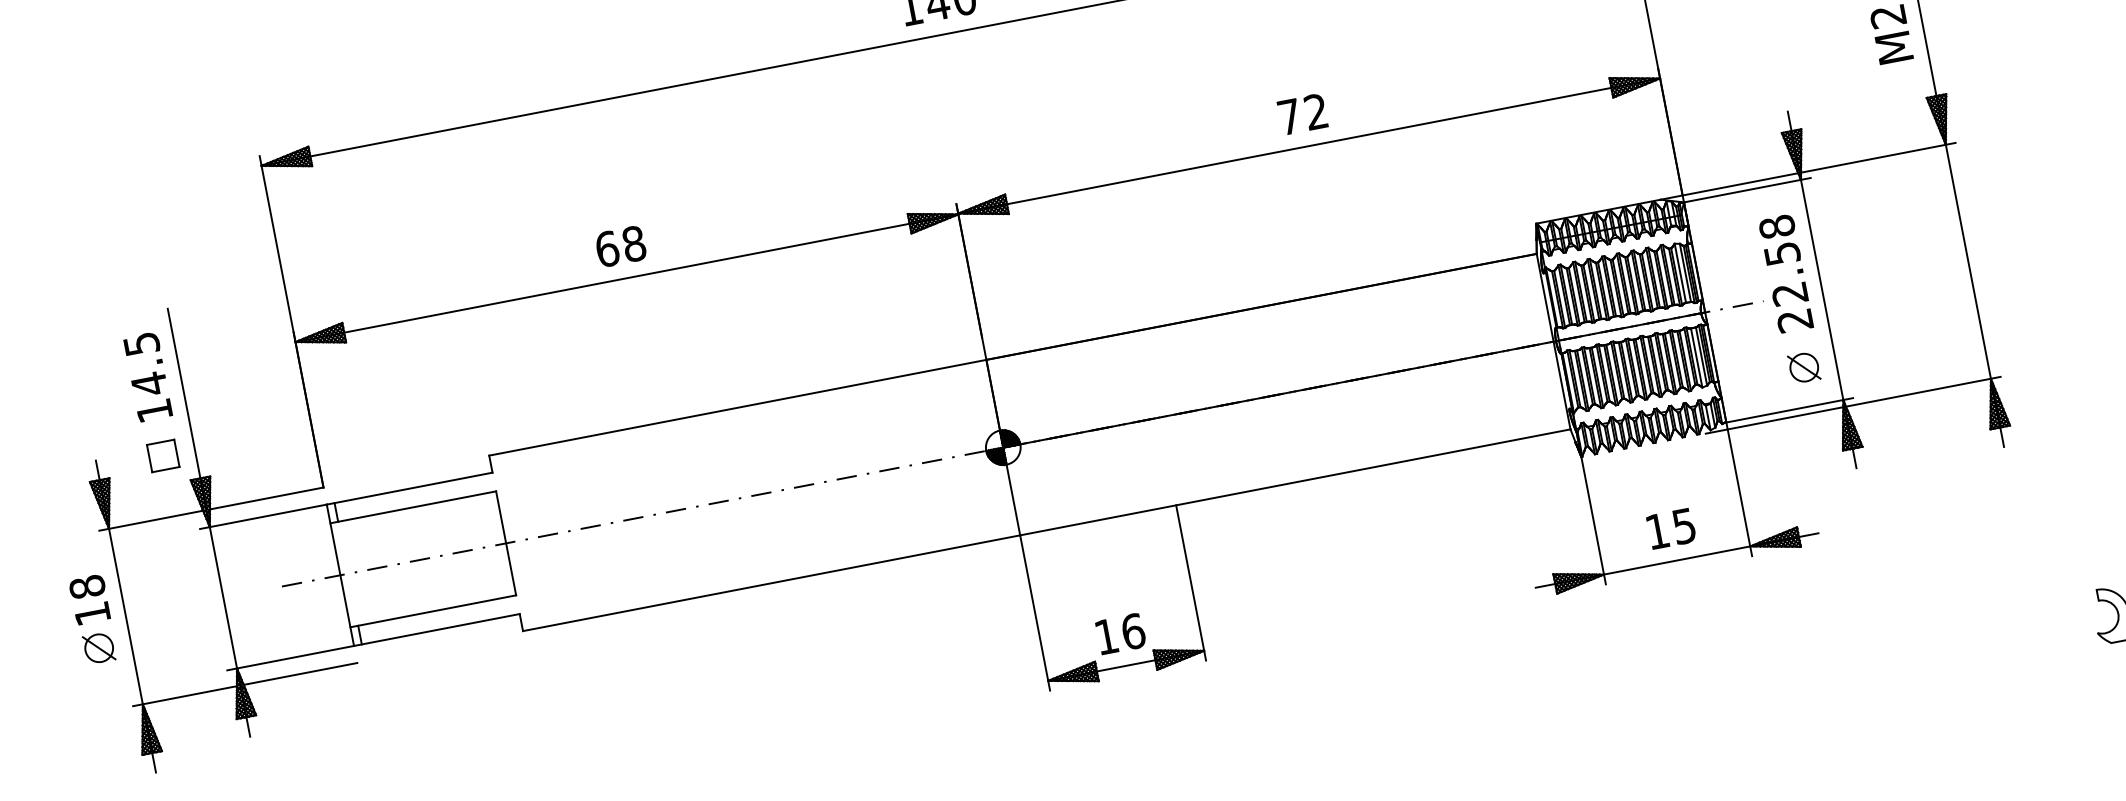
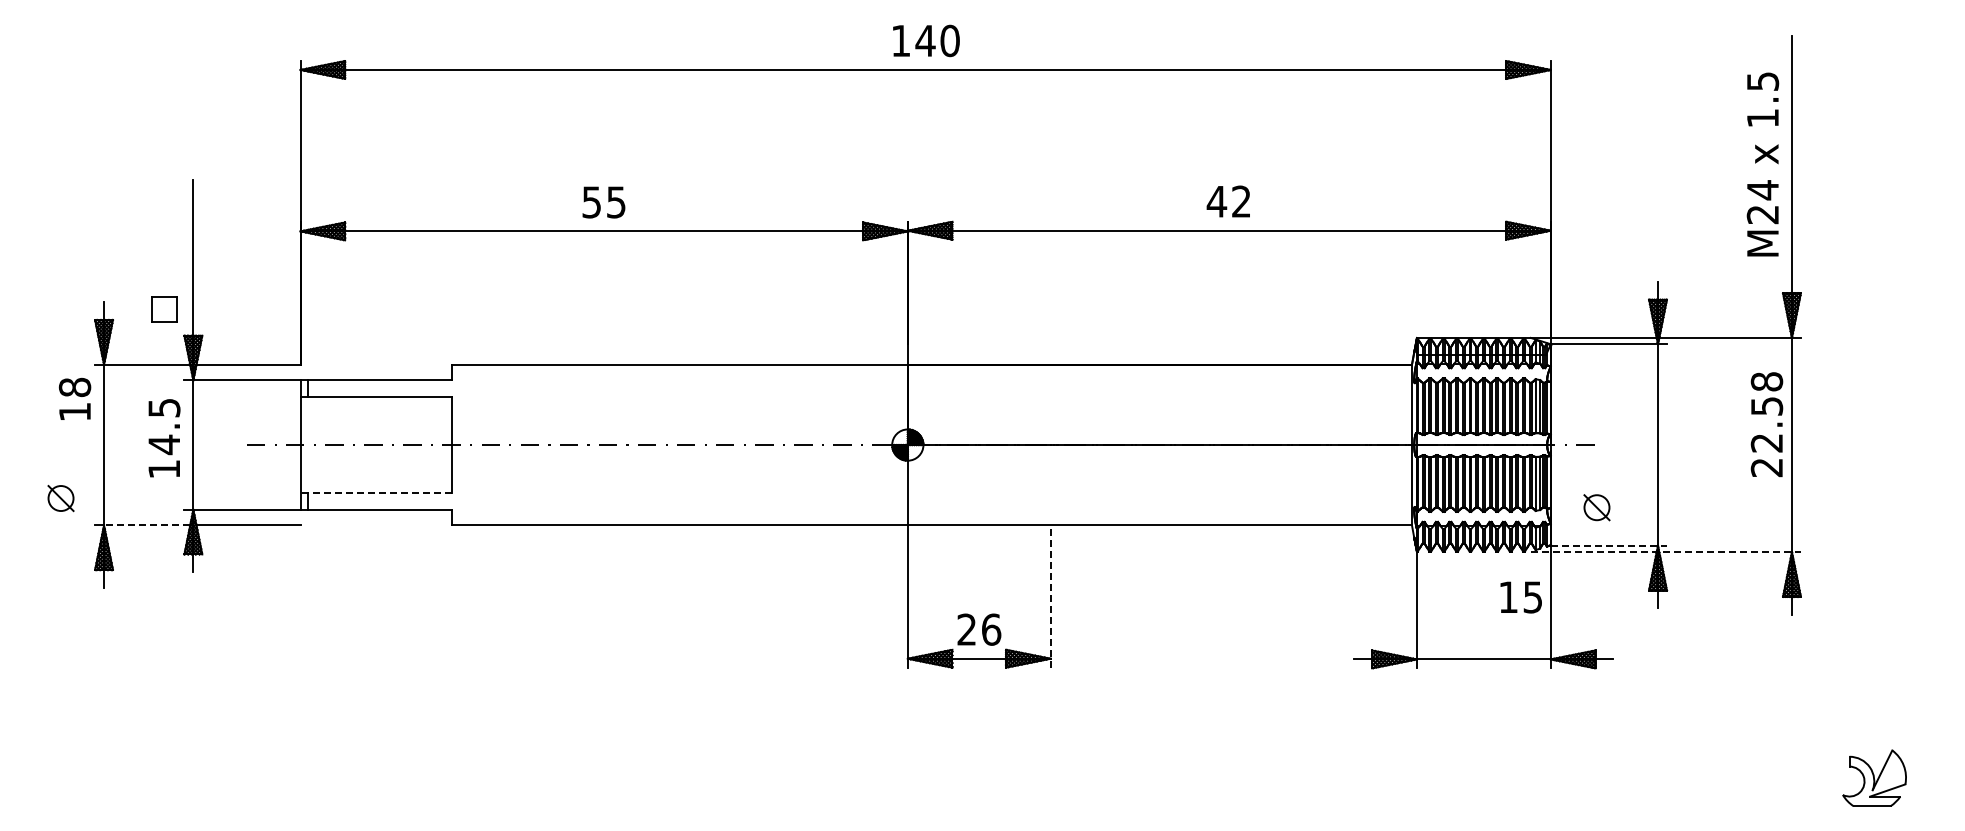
text: (1289, 116) -> (1216, 201), 72 -> 42
text: (620, 246) -> (603, 202), 68 -> 55
text: (1785, 273) -> (1766, 424), moved
part: (1803, 367) -> (1596, 507), moved
text: (148, 377) -> (164, 438), moved
line: (1853, 405) -> (1666, 552), solid -> dashed
line: (1790, 409) -> (1609, 545), solid -> dashed
text: (1670, 529) -> (1520, 597), moved
line: (1190, 582) -> (1050, 596), solid -> dashed
text: (89, 599) -> (74, 398), moved
line: (433, 611) -> (376, 492), solid -> dashed
text: (1106, 636) -> (966, 629), 16 -> 26
part: (98, 648) -> (60, 498), moved
line: (189, 695) -> (146, 525), solid -> dashed

